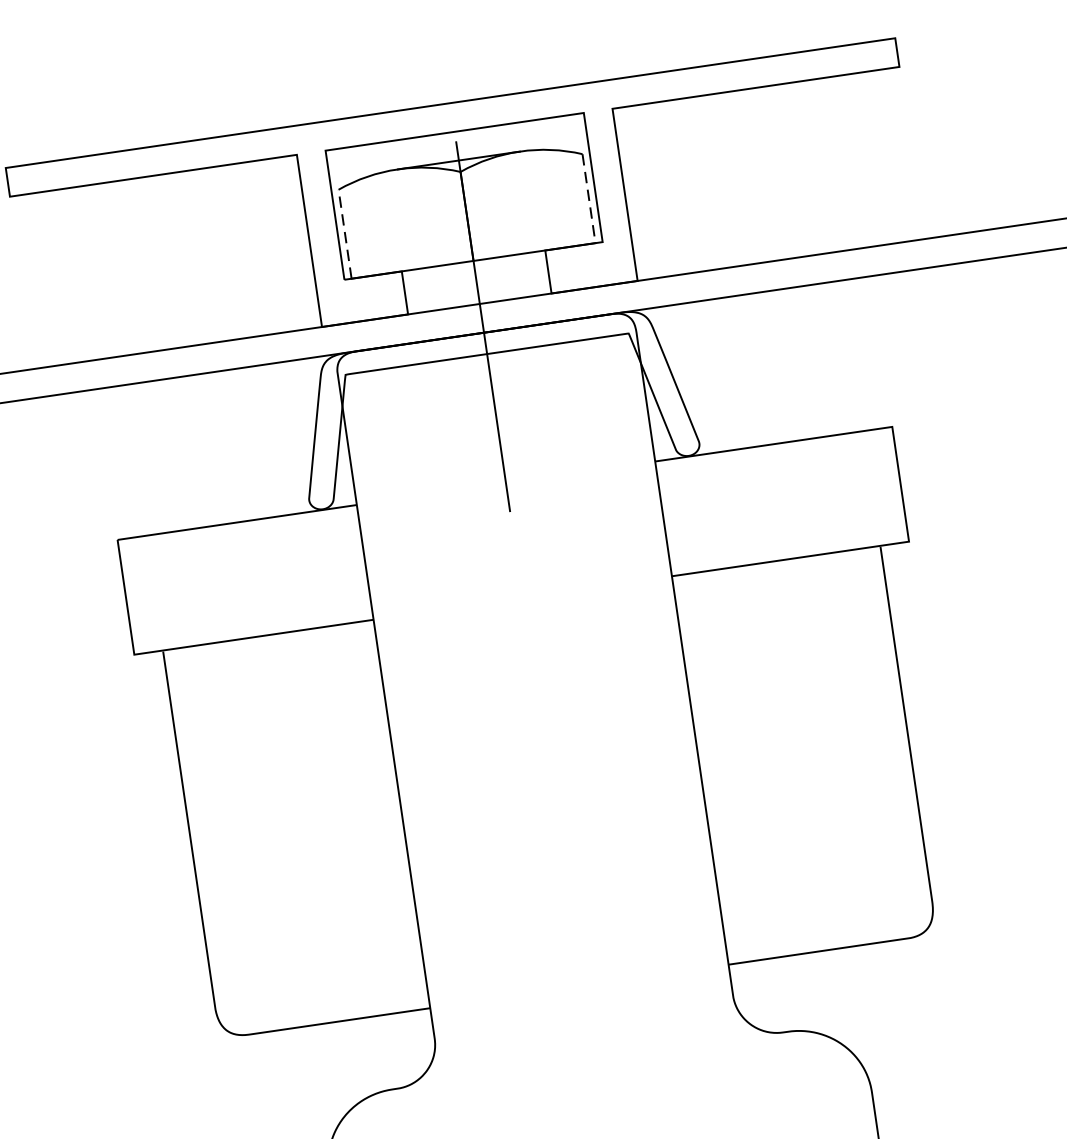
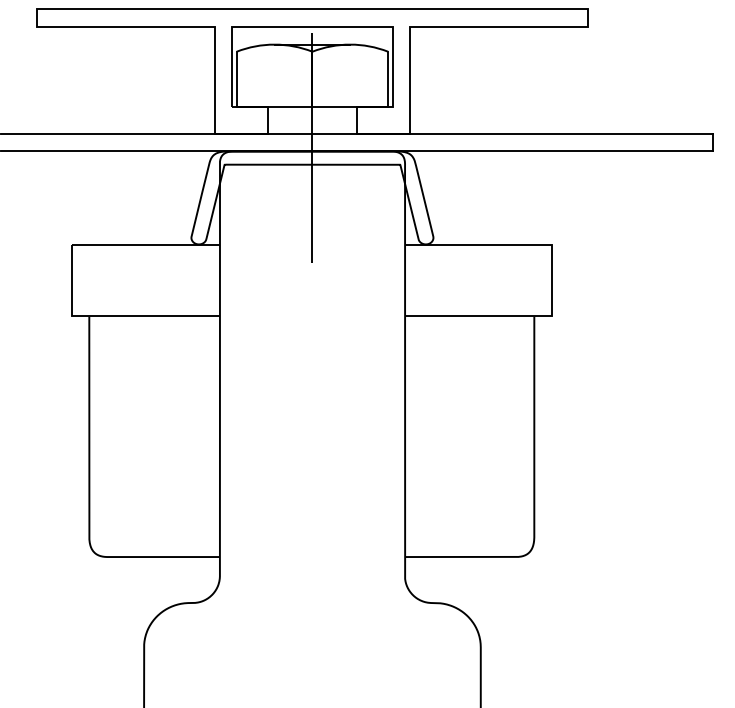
line: (589, 198) -> (388, 79), dashed -> solid
line: (344, 234) -> (236, 79), dashed -> solid

